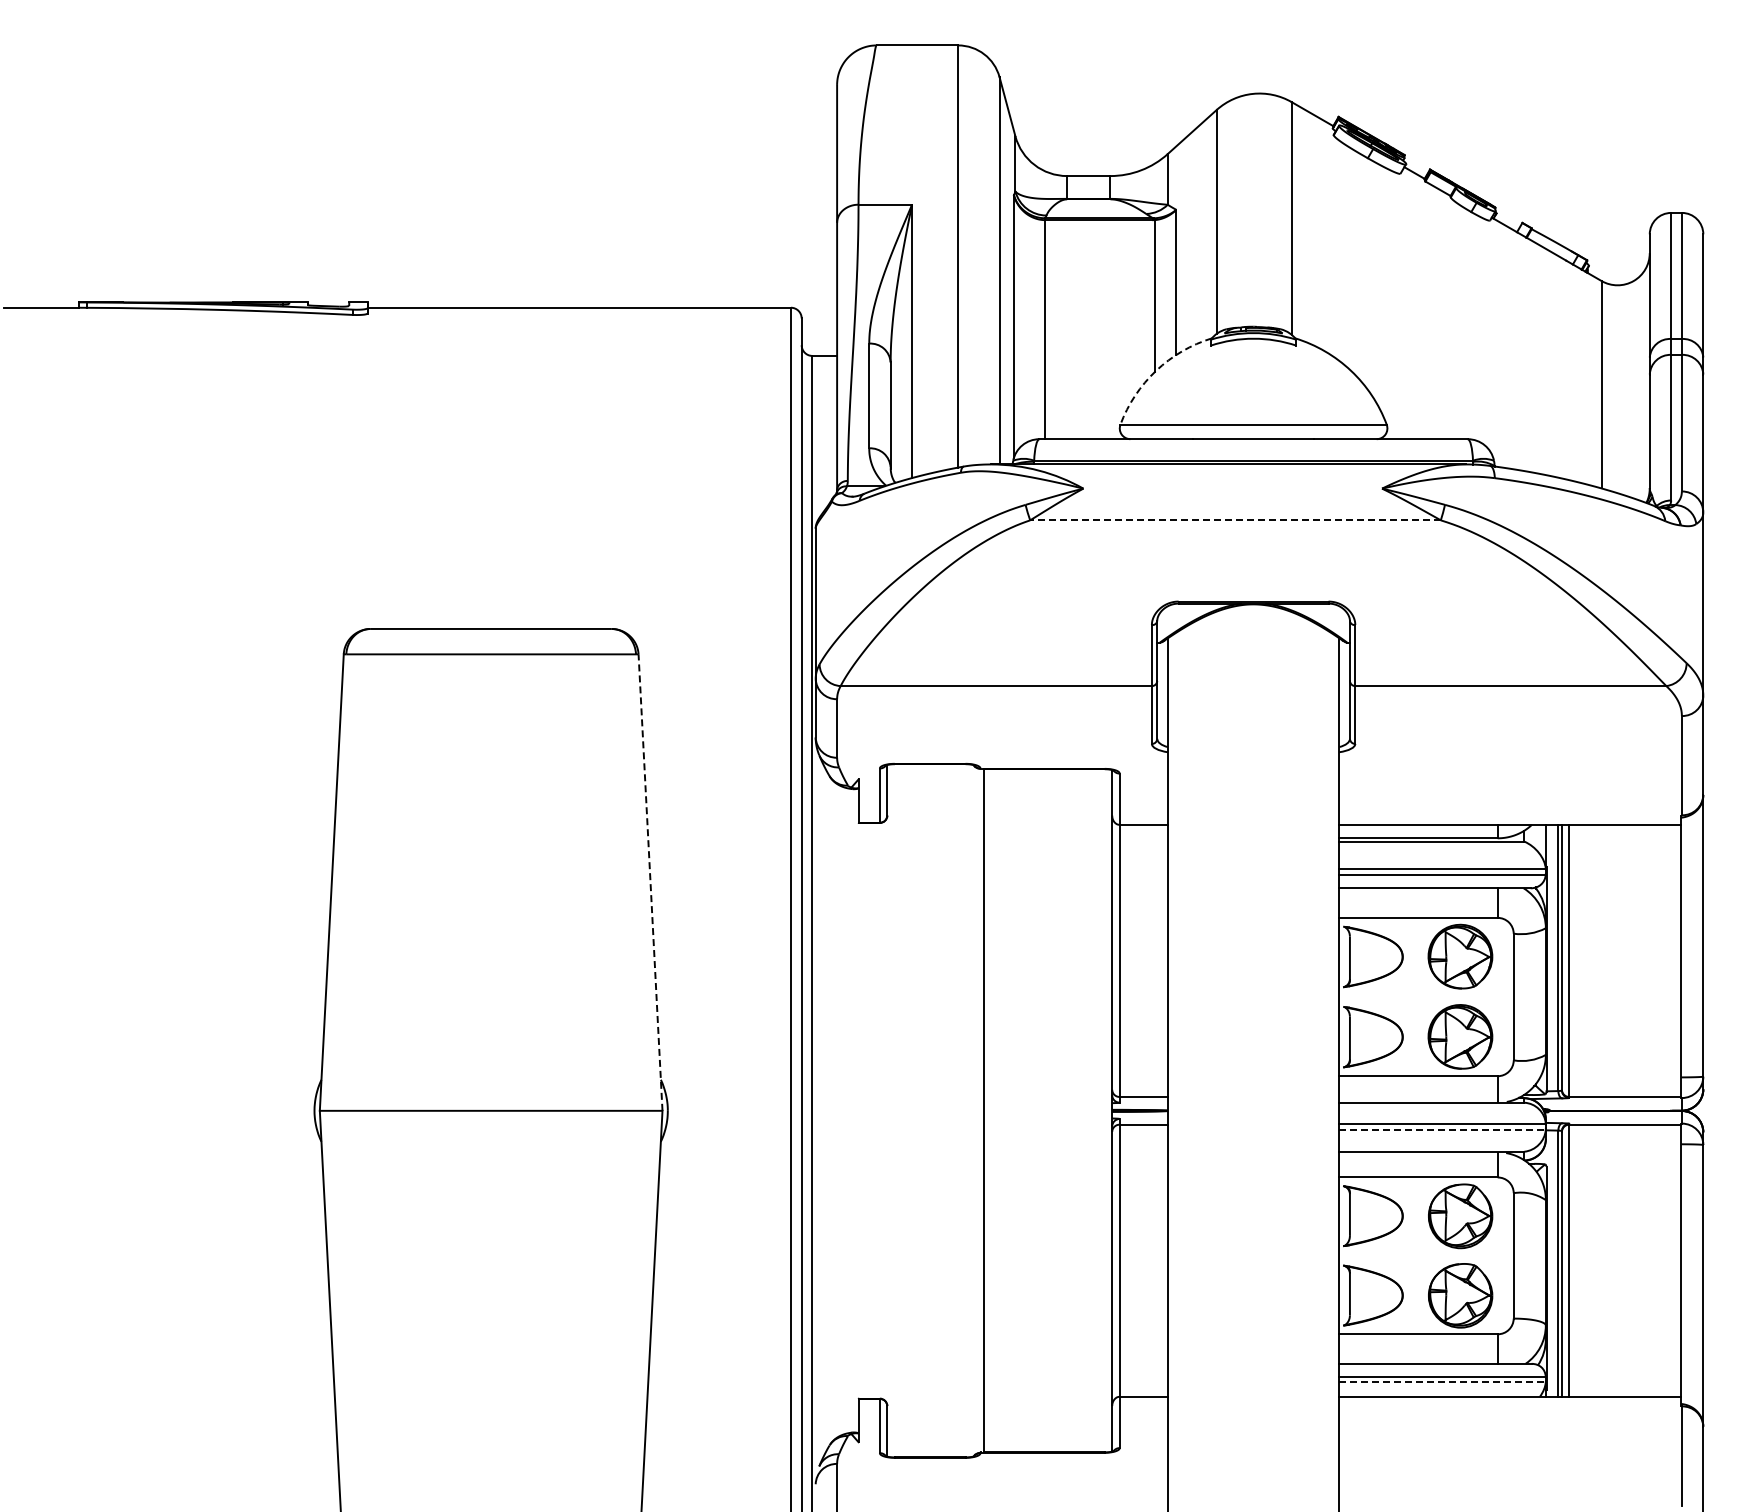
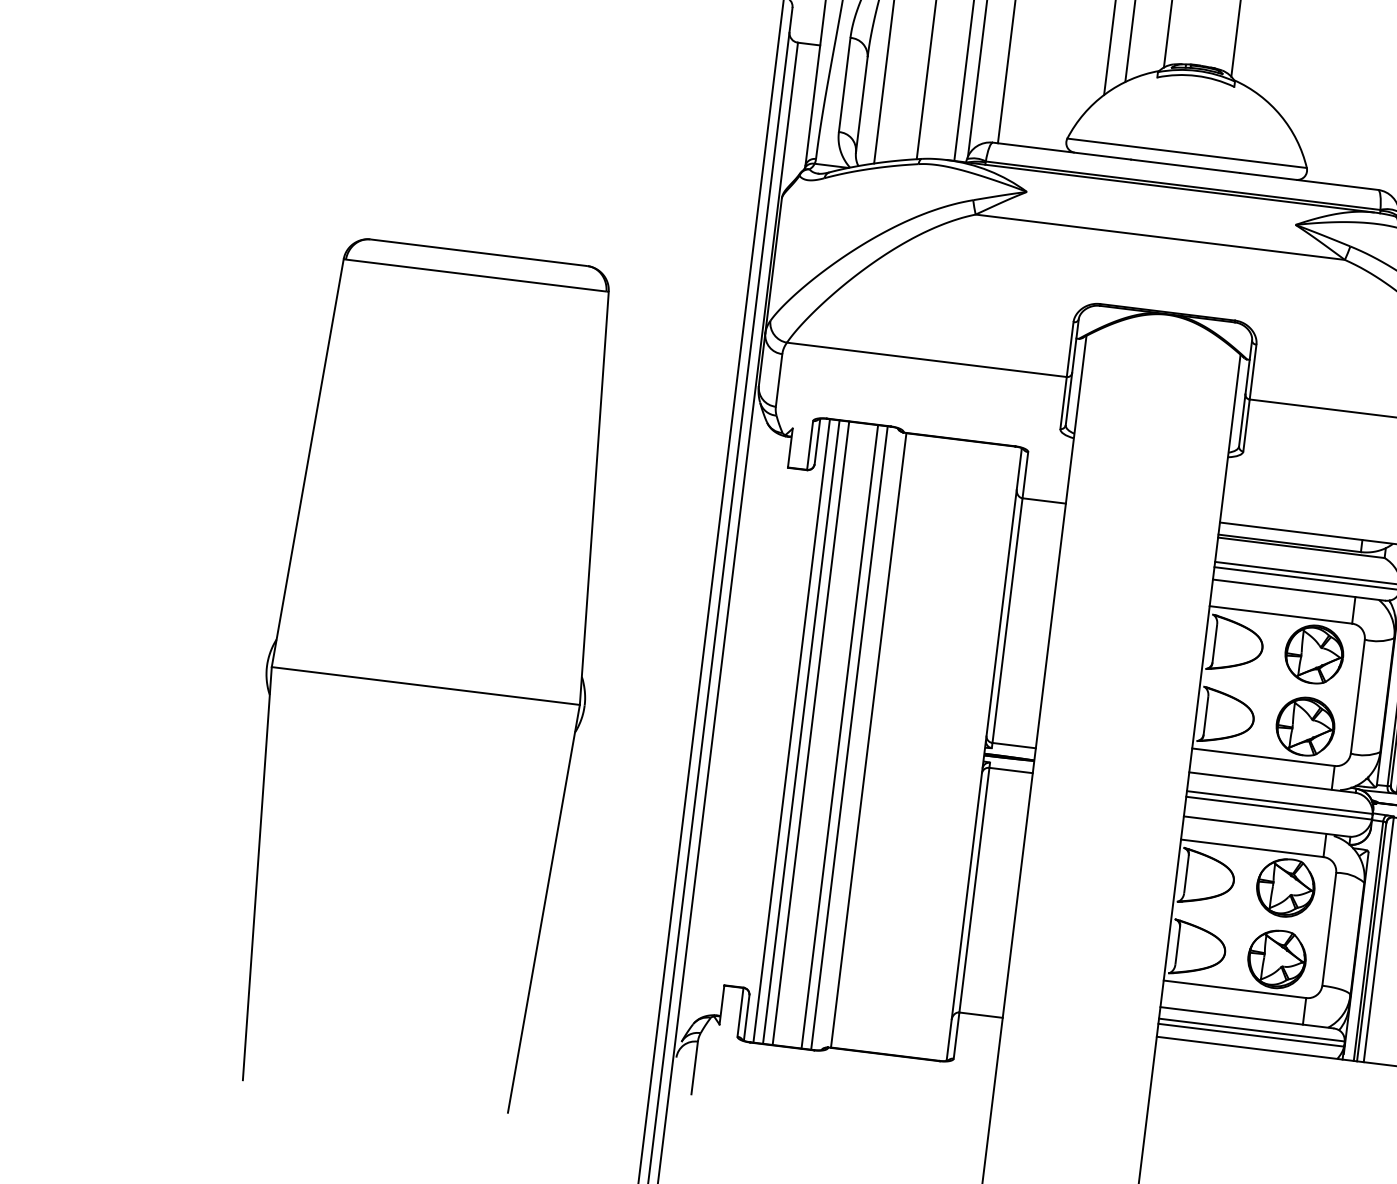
arc: (1156, 370) -> (1105, 93), dashed -> solid
line: (1235, 520) -> (1160, 237), dashed -> solid
line: (650, 882) -> (594, 498), dashed -> solid
line: (898, 1110) -> (792, 730), added
line: (908, 1110) -> (801, 731), added
line: (919, 1110) -> (811, 733), added
line: (951, 1110) -> (839, 736), added
line: (962, 1110) -> (849, 737), added
line: (1443, 1129) -> (1280, 807), dashed -> solid
line: (1443, 1382) -> (1252, 1035), dashed -> solid

